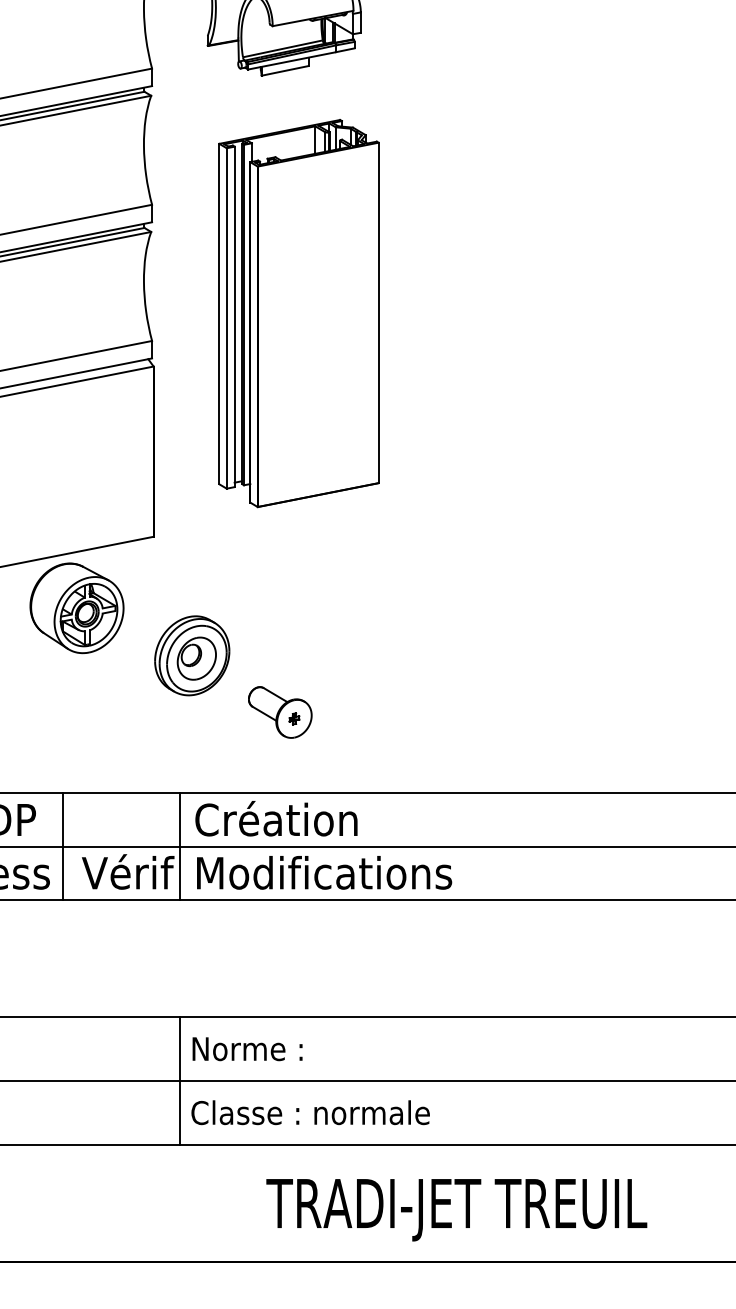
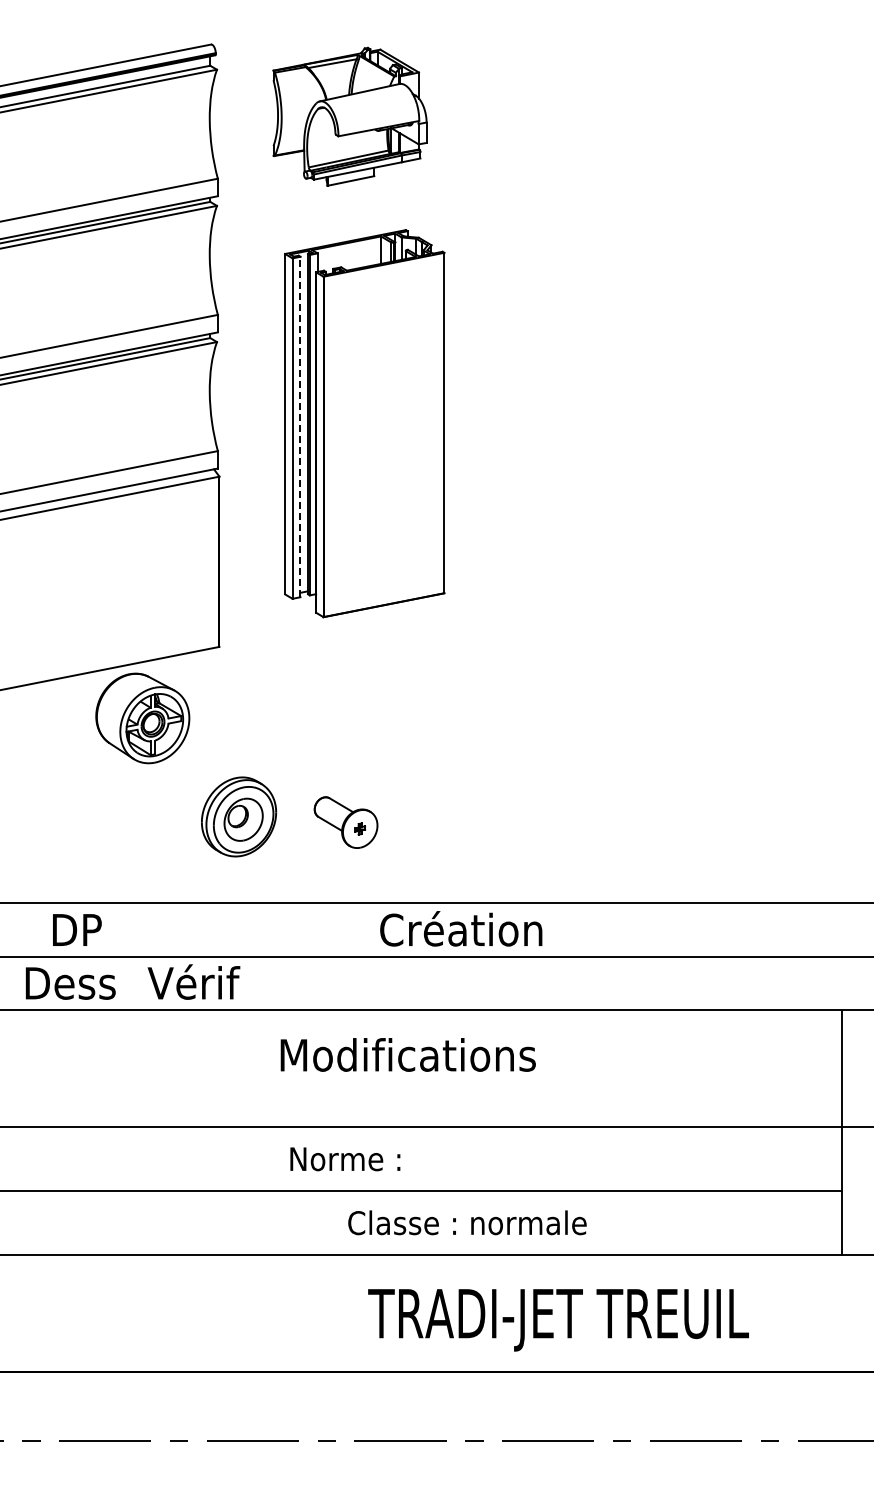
line: (234, 316) -> (300, 426), solid -> dashed
part: (192, 655) -> (239, 816), moved
text: (276, 818) -> (461, 928), moved
line: (62, 846) -> (128, 956), removed
line: (179, 846) -> (245, 956), removed
text: (323, 872) -> (407, 1054), moved
text: (247, 1049) -> (345, 1159), moved
line: (179, 1081) -> (245, 1191), removed
text: (310, 1112) -> (467, 1222), moved
text: (456, 1210) -> (558, 1320), moved

